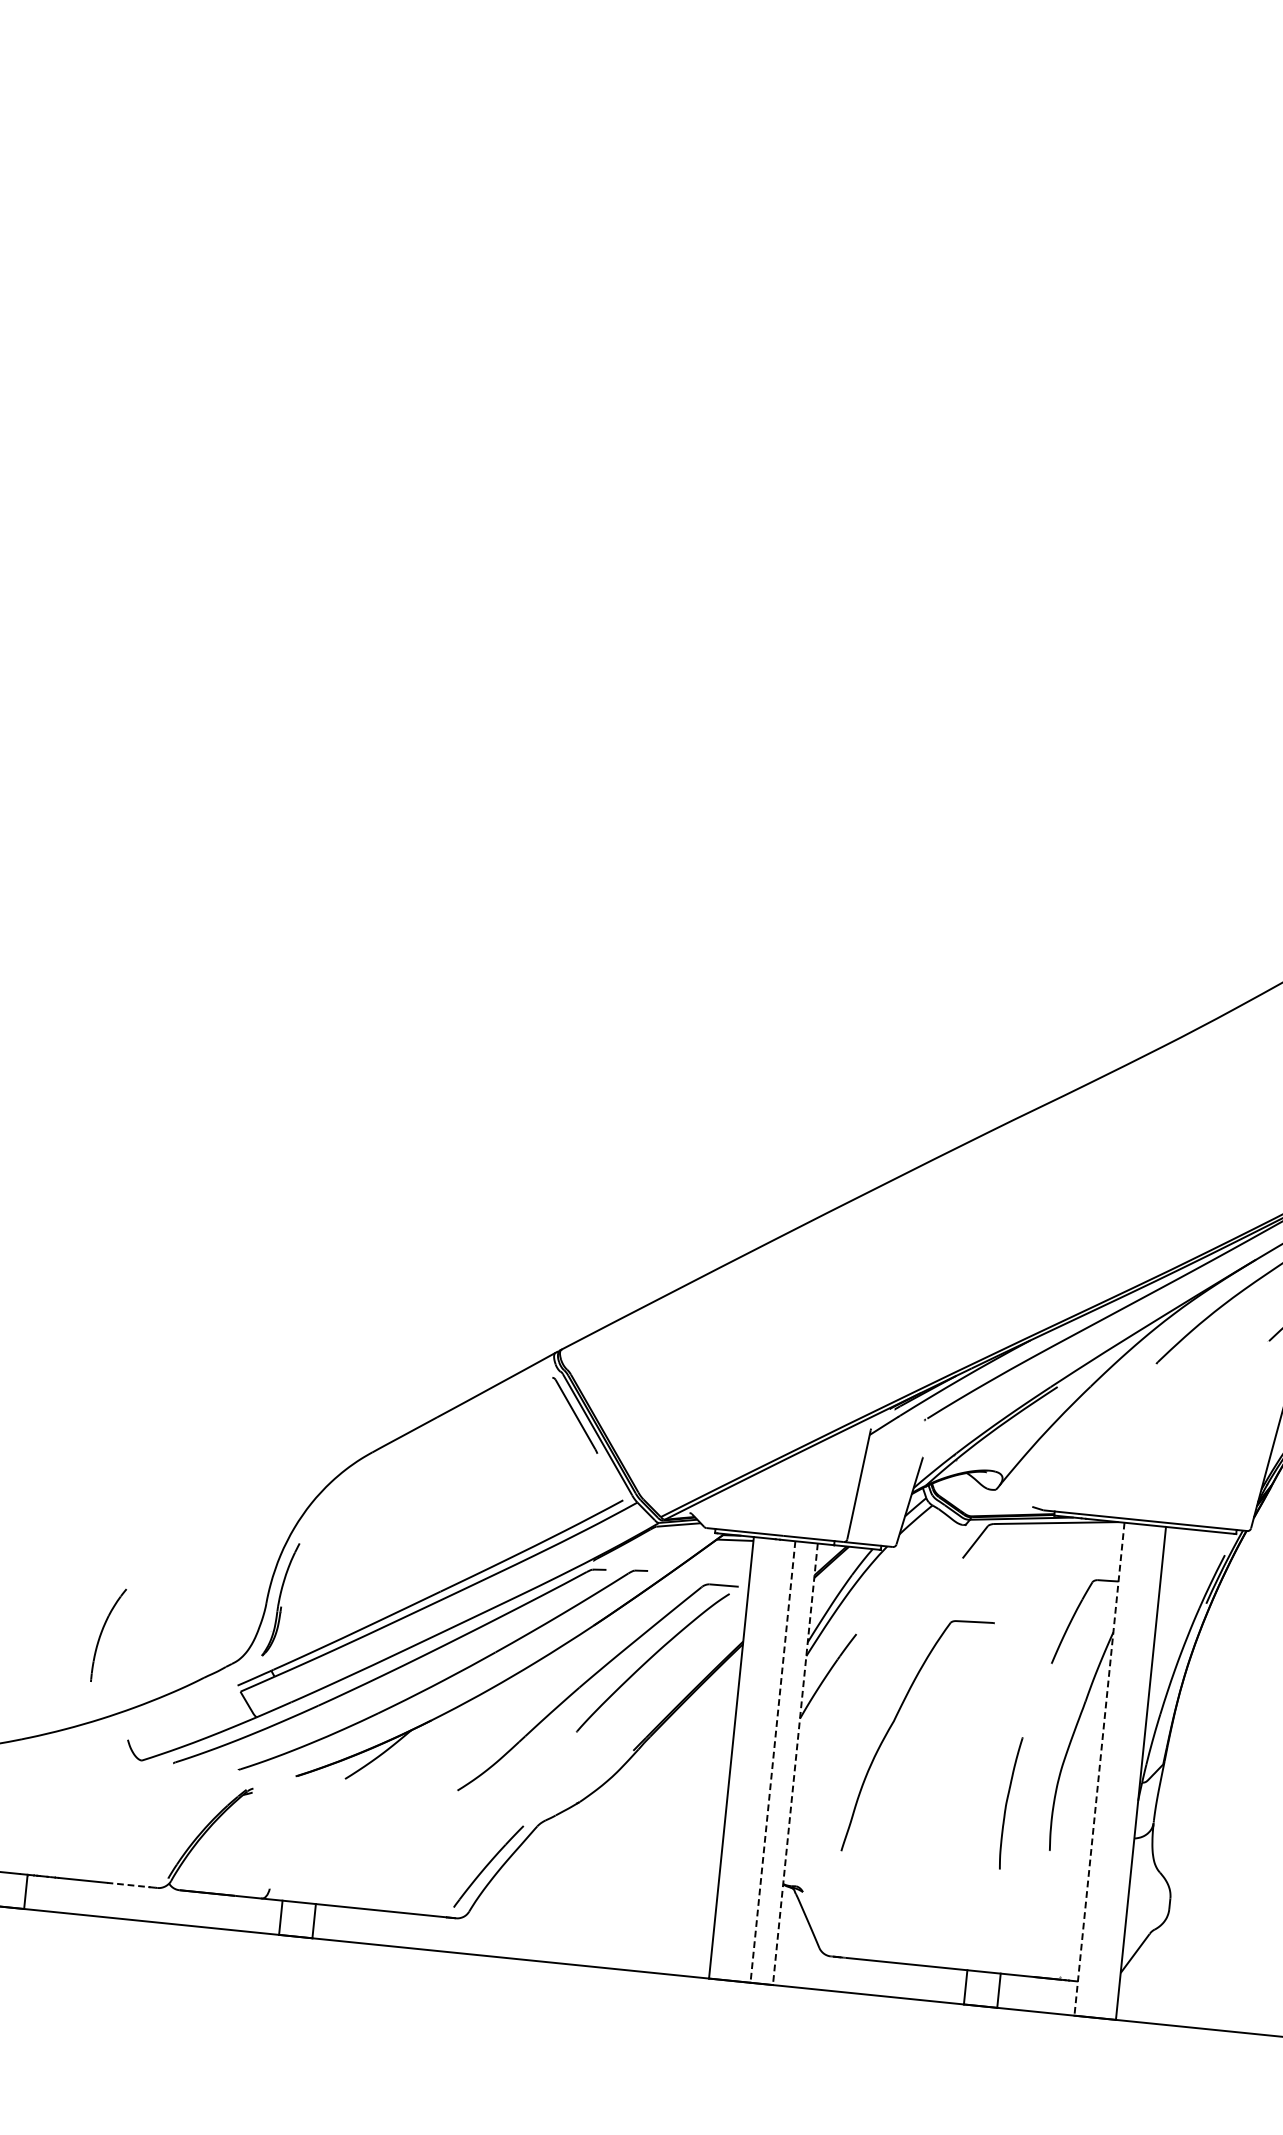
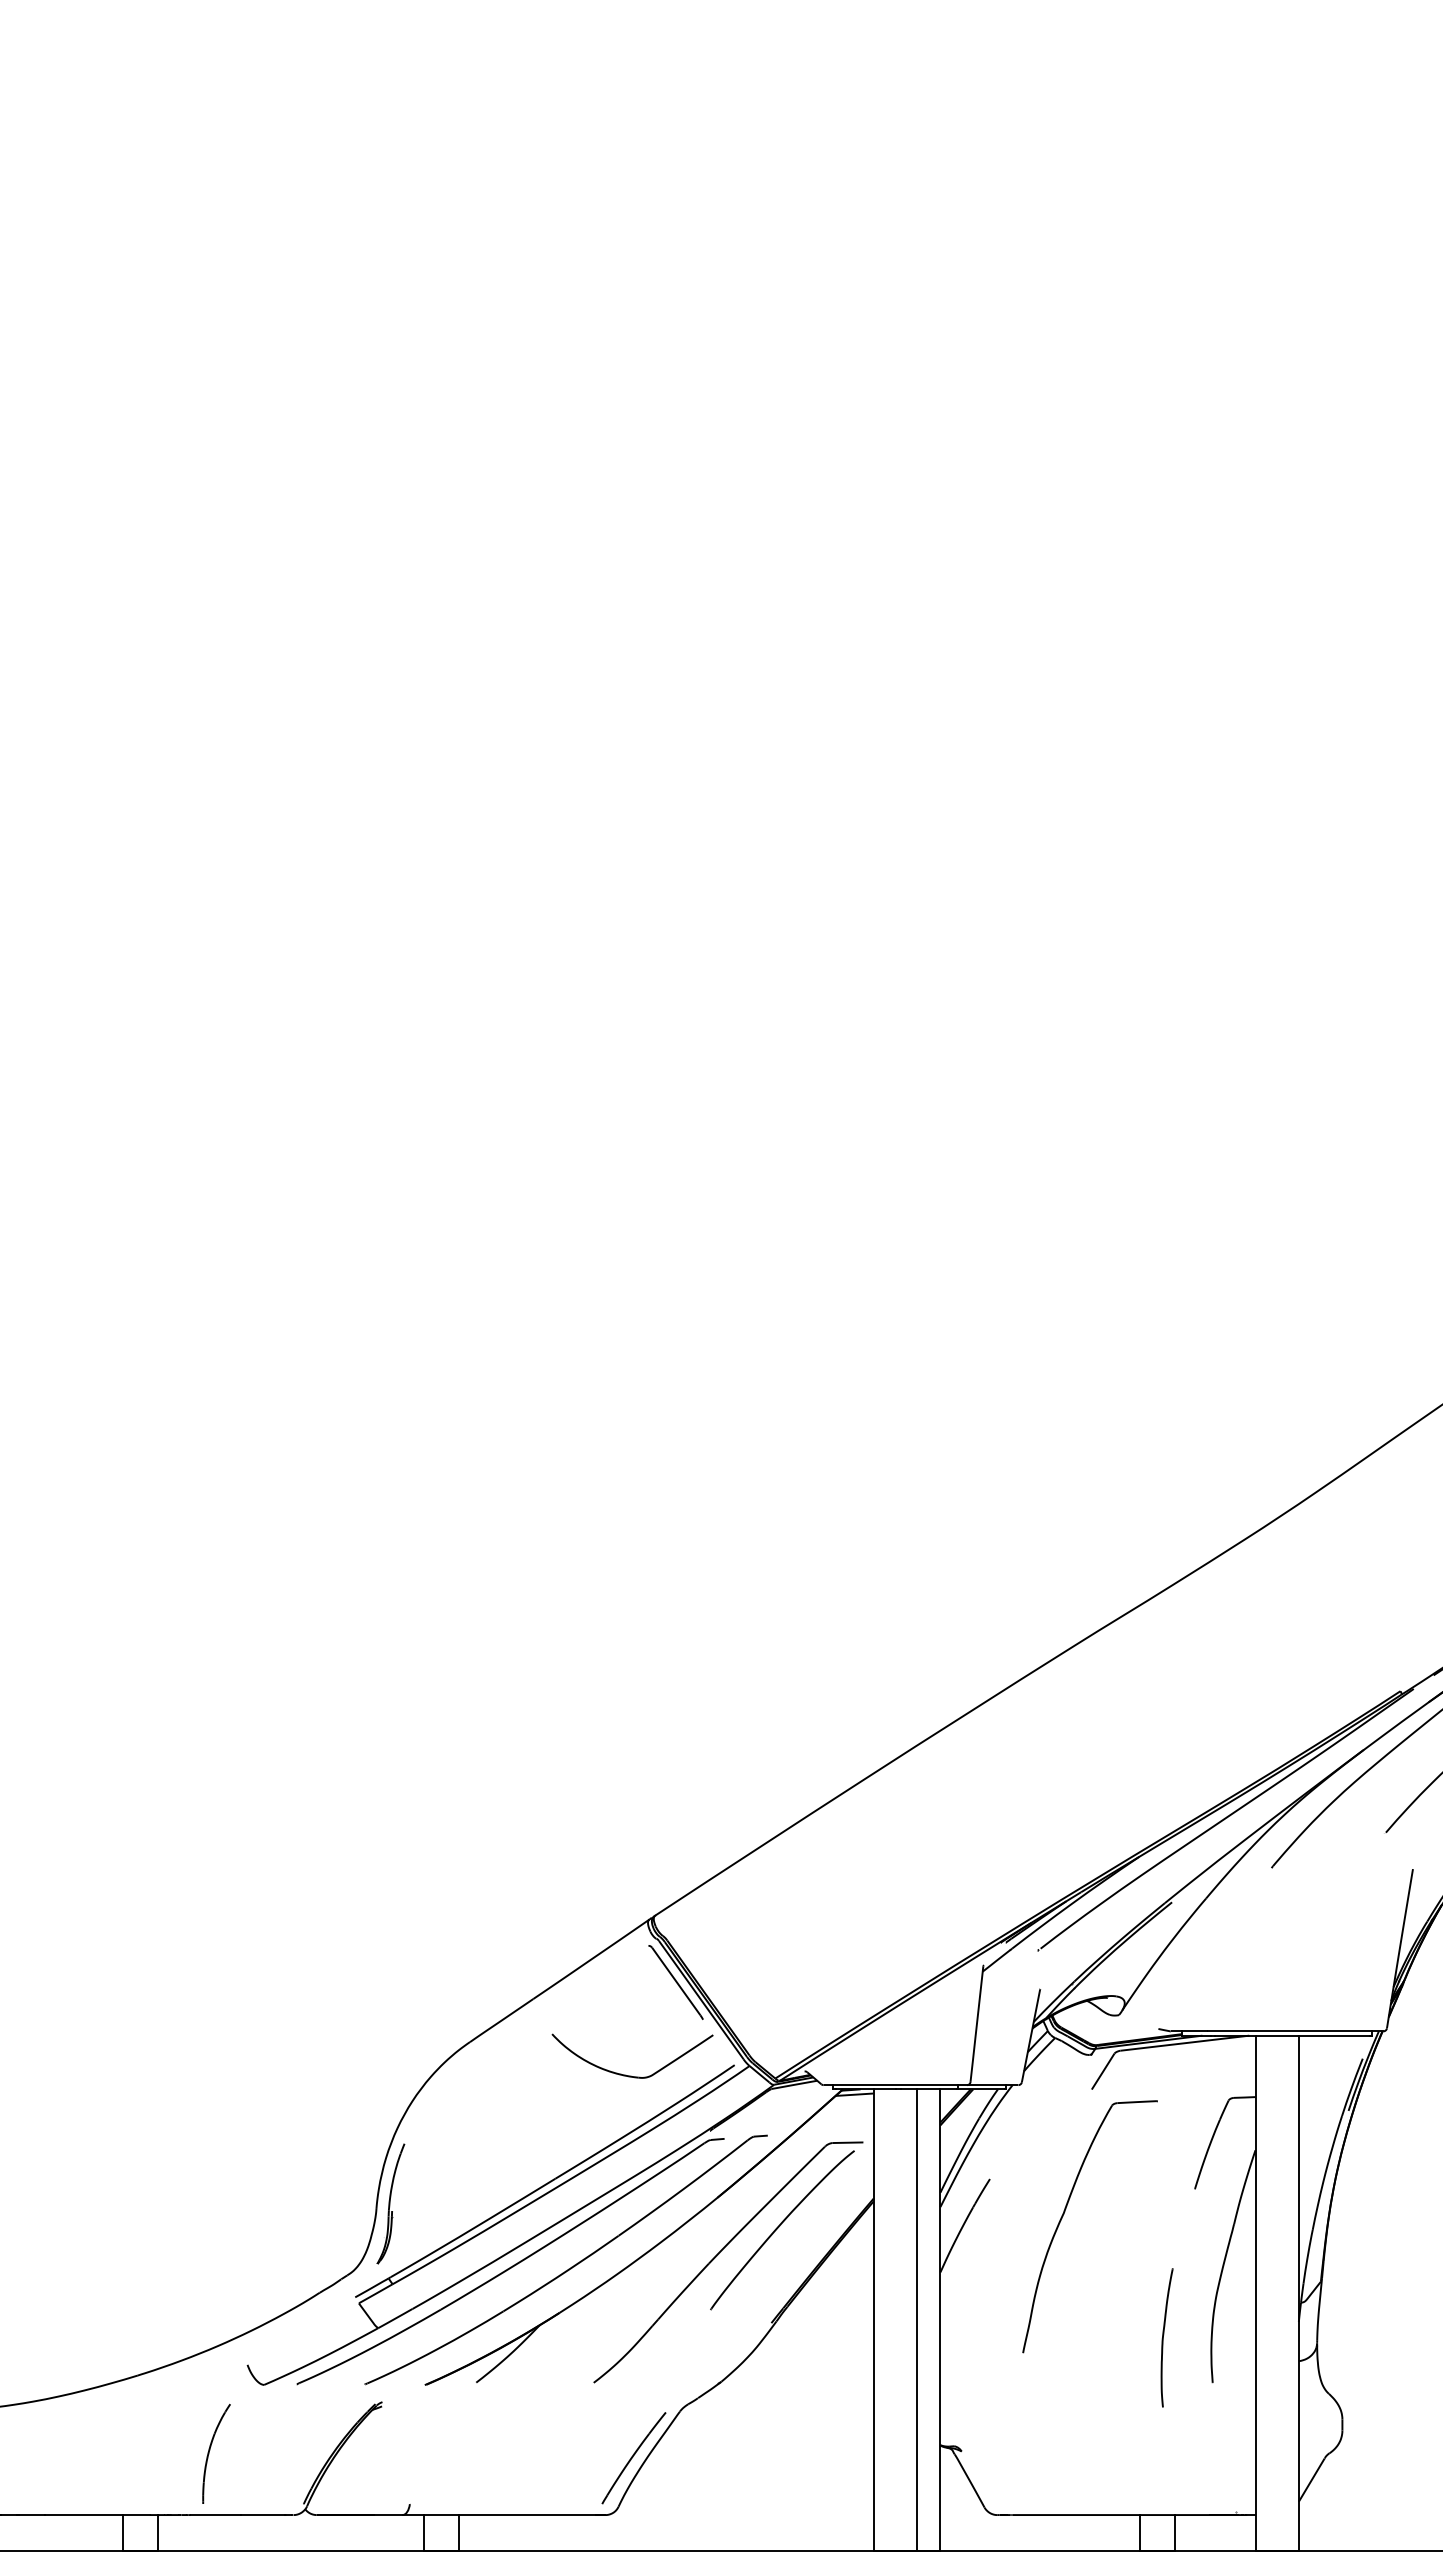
part: (523, 1500) -> (631, 2075), added
part: (103, 1631) -> (210, 2450), moved
part: (894, 1722) -> (1064, 2214), moved
line: (773, 1762) -> (917, 2320), dashed -> solid
line: (795, 1764) -> (940, 2320), dashed -> solid
line: (1099, 1769) -> (1255, 2293), dashed -> solid
line: (130, 1885) -> (265, 2515), dashed -> solid

